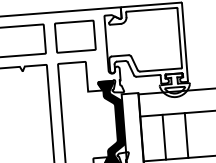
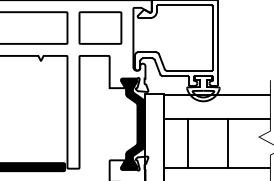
line: (186, 135) -> (227, 143), moved

